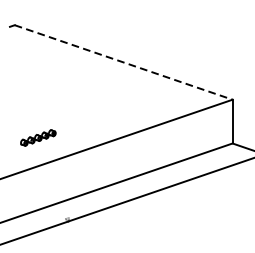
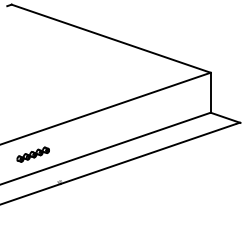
line: (124, 62) -> (111, 38), dashed -> solid
part: (37, 137) -> (32, 154), moved

